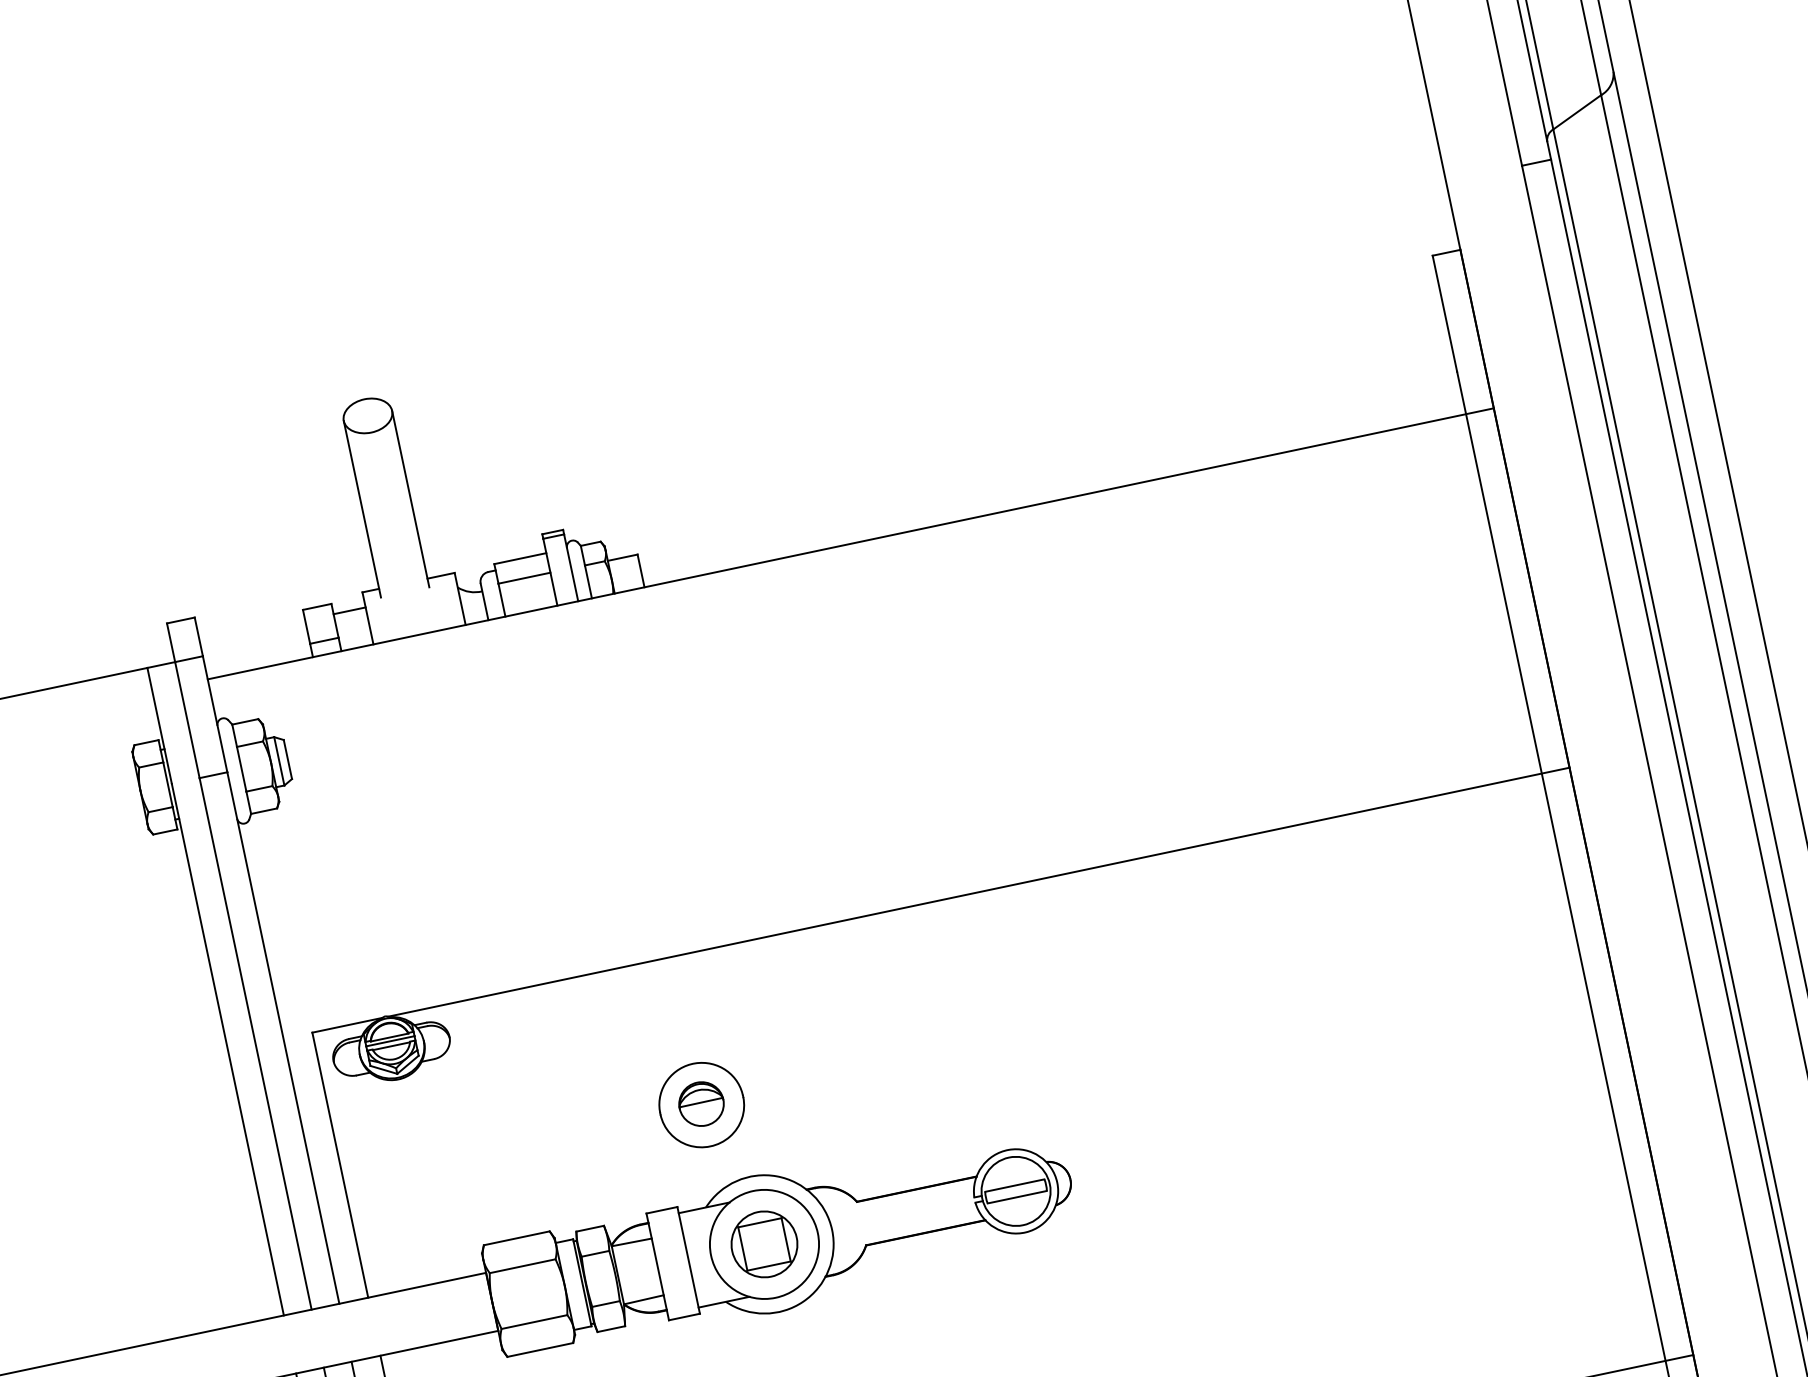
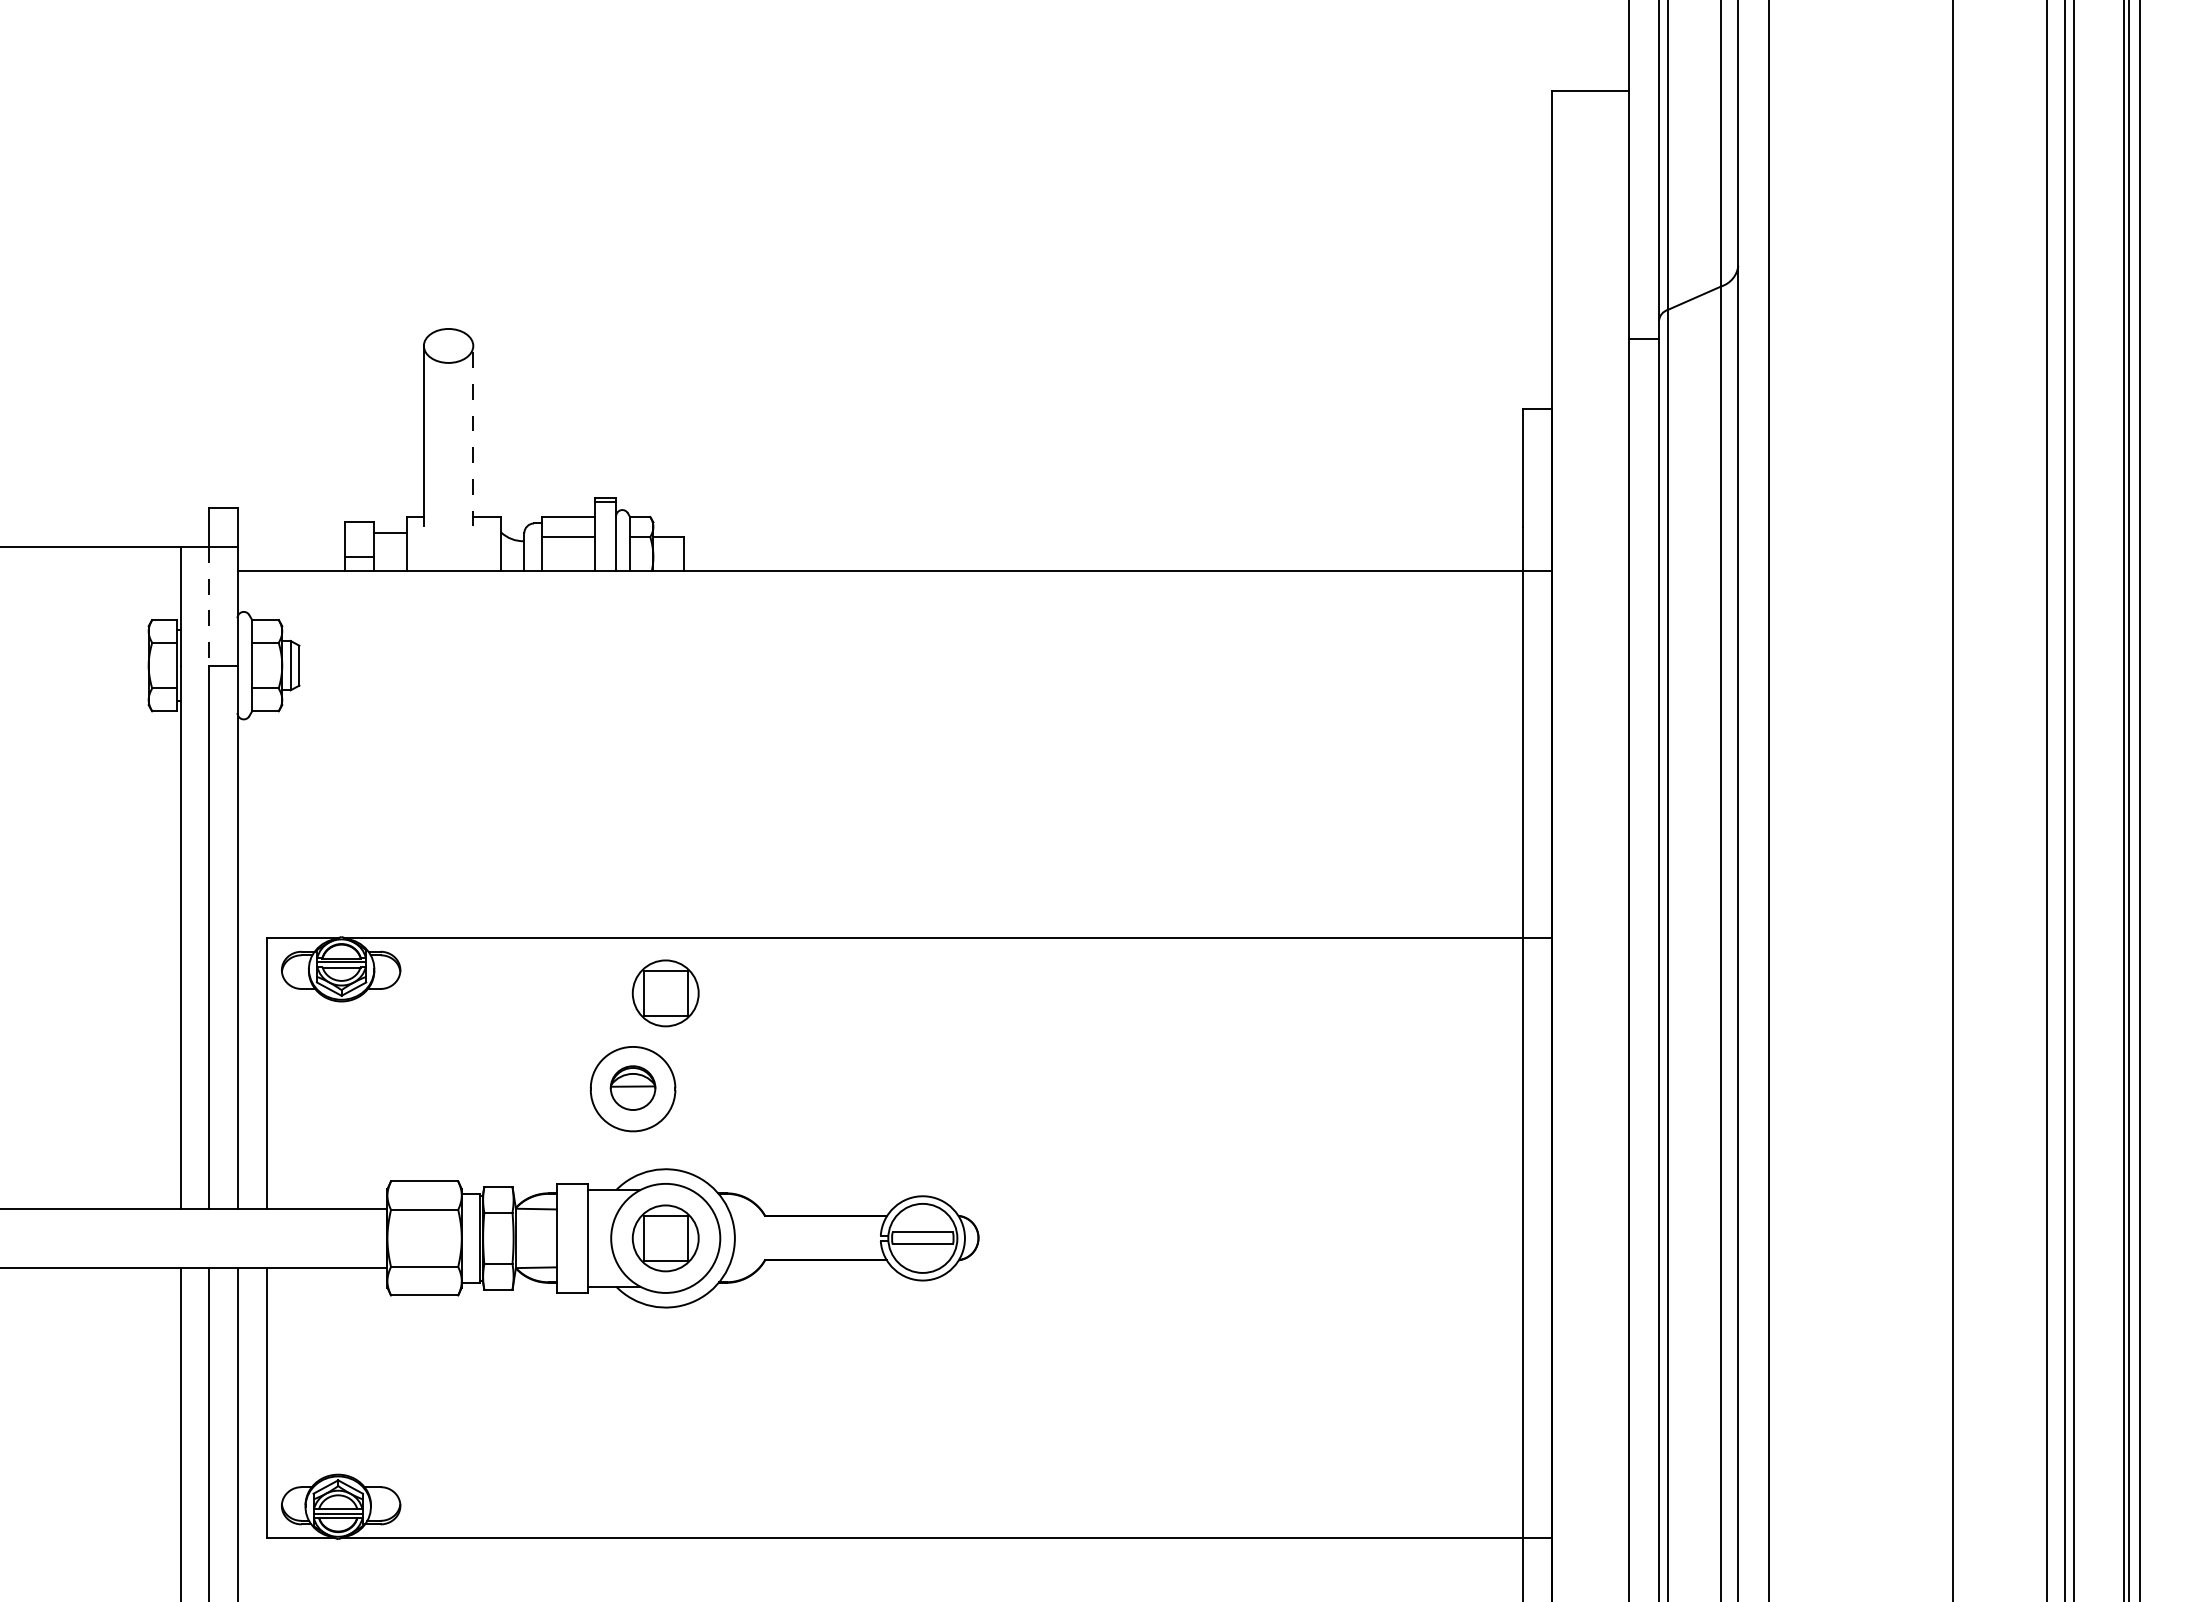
line: (410, 498) -> (473, 435), solid -> dashed
line: (187, 720) -> (209, 606), solid -> dashed
part: (713, 1004) -> (665, 993), added

